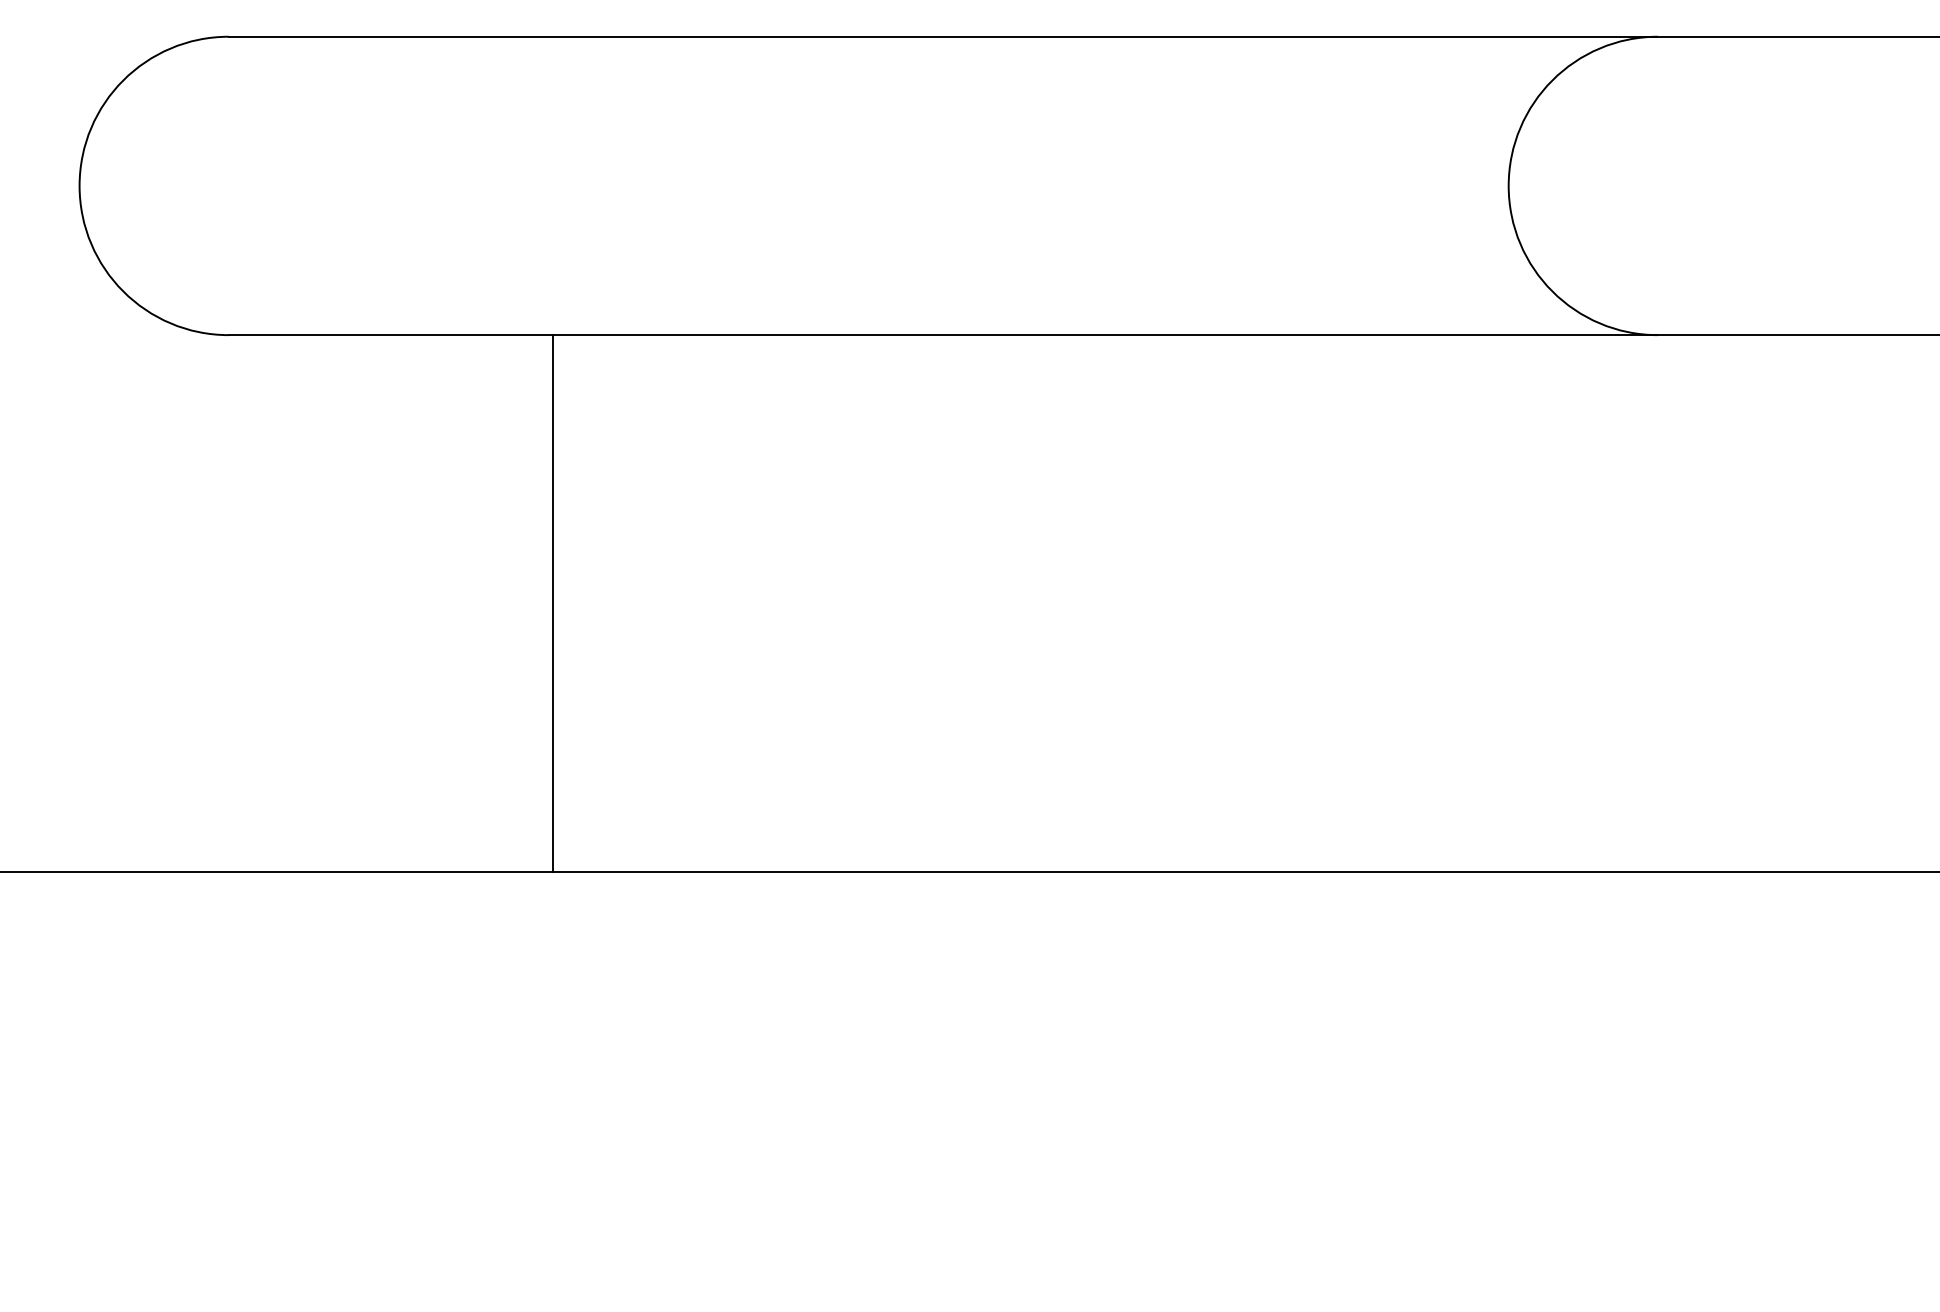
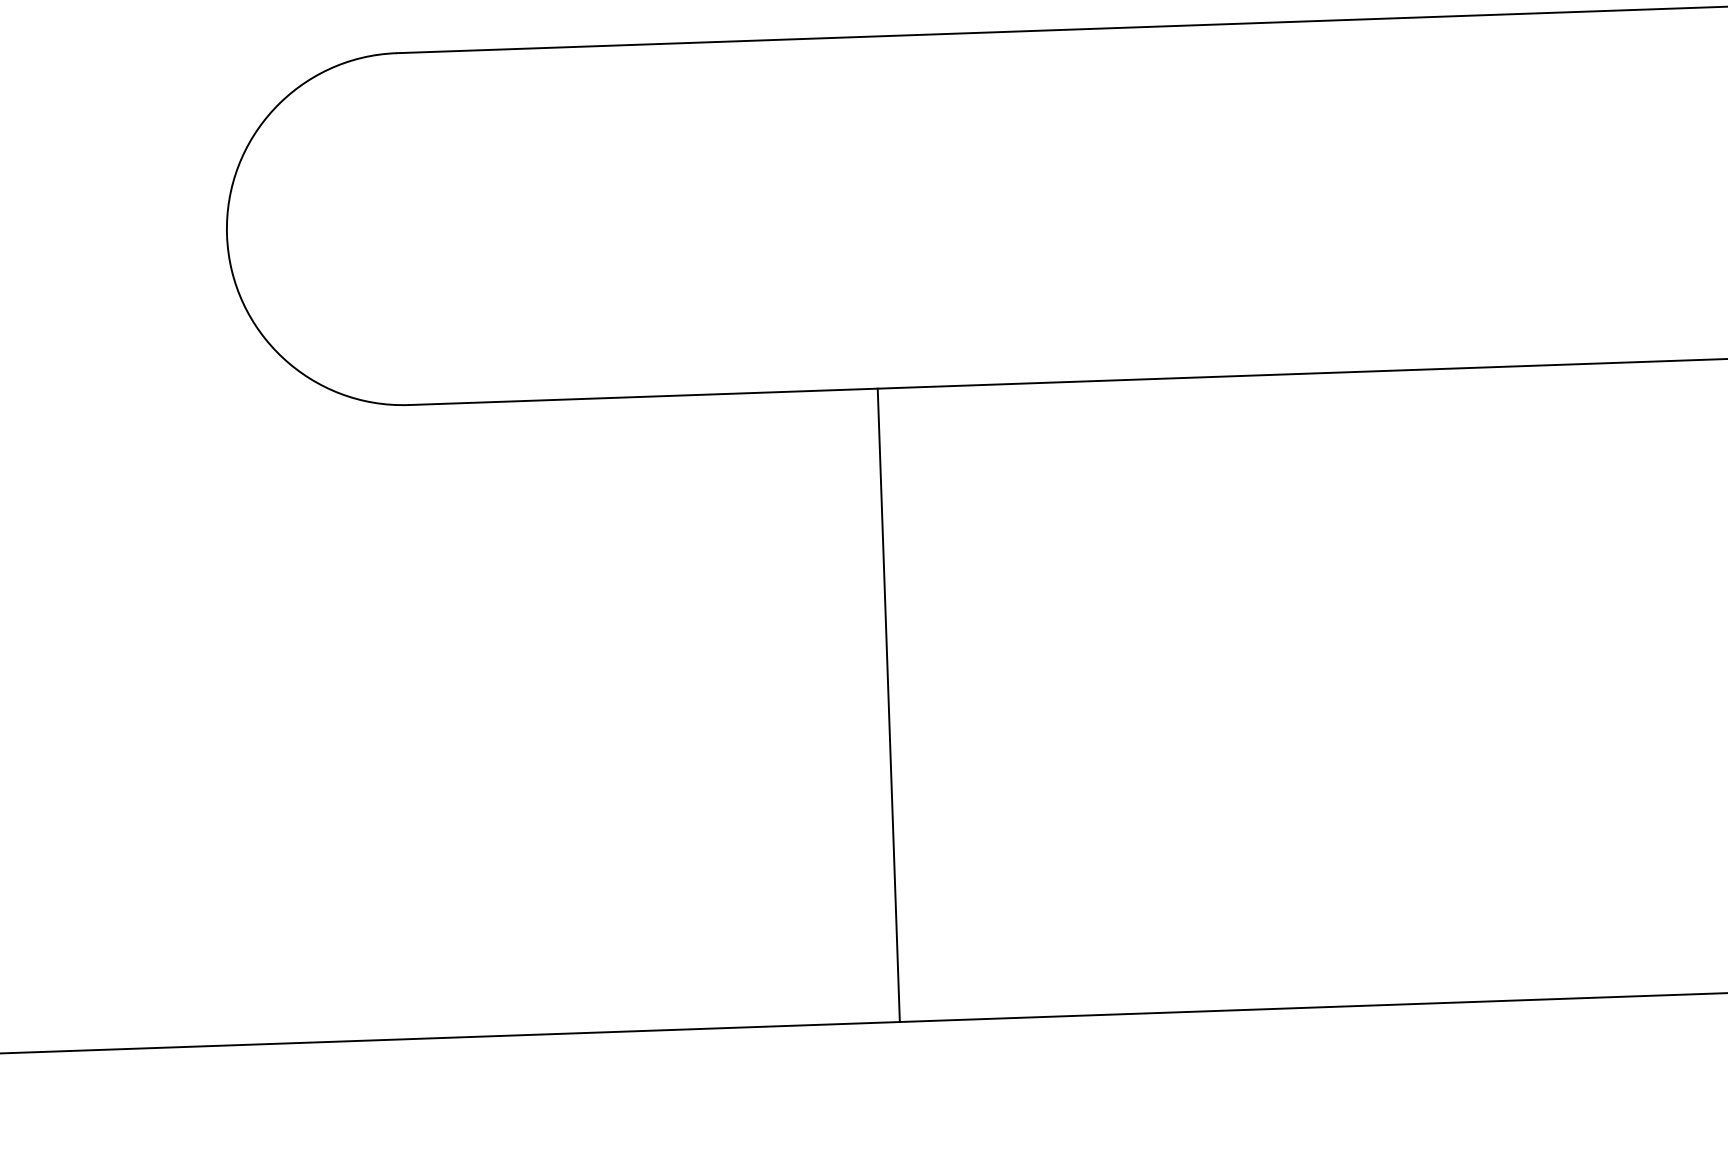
line: (553, 603) -> (889, 705), moved

